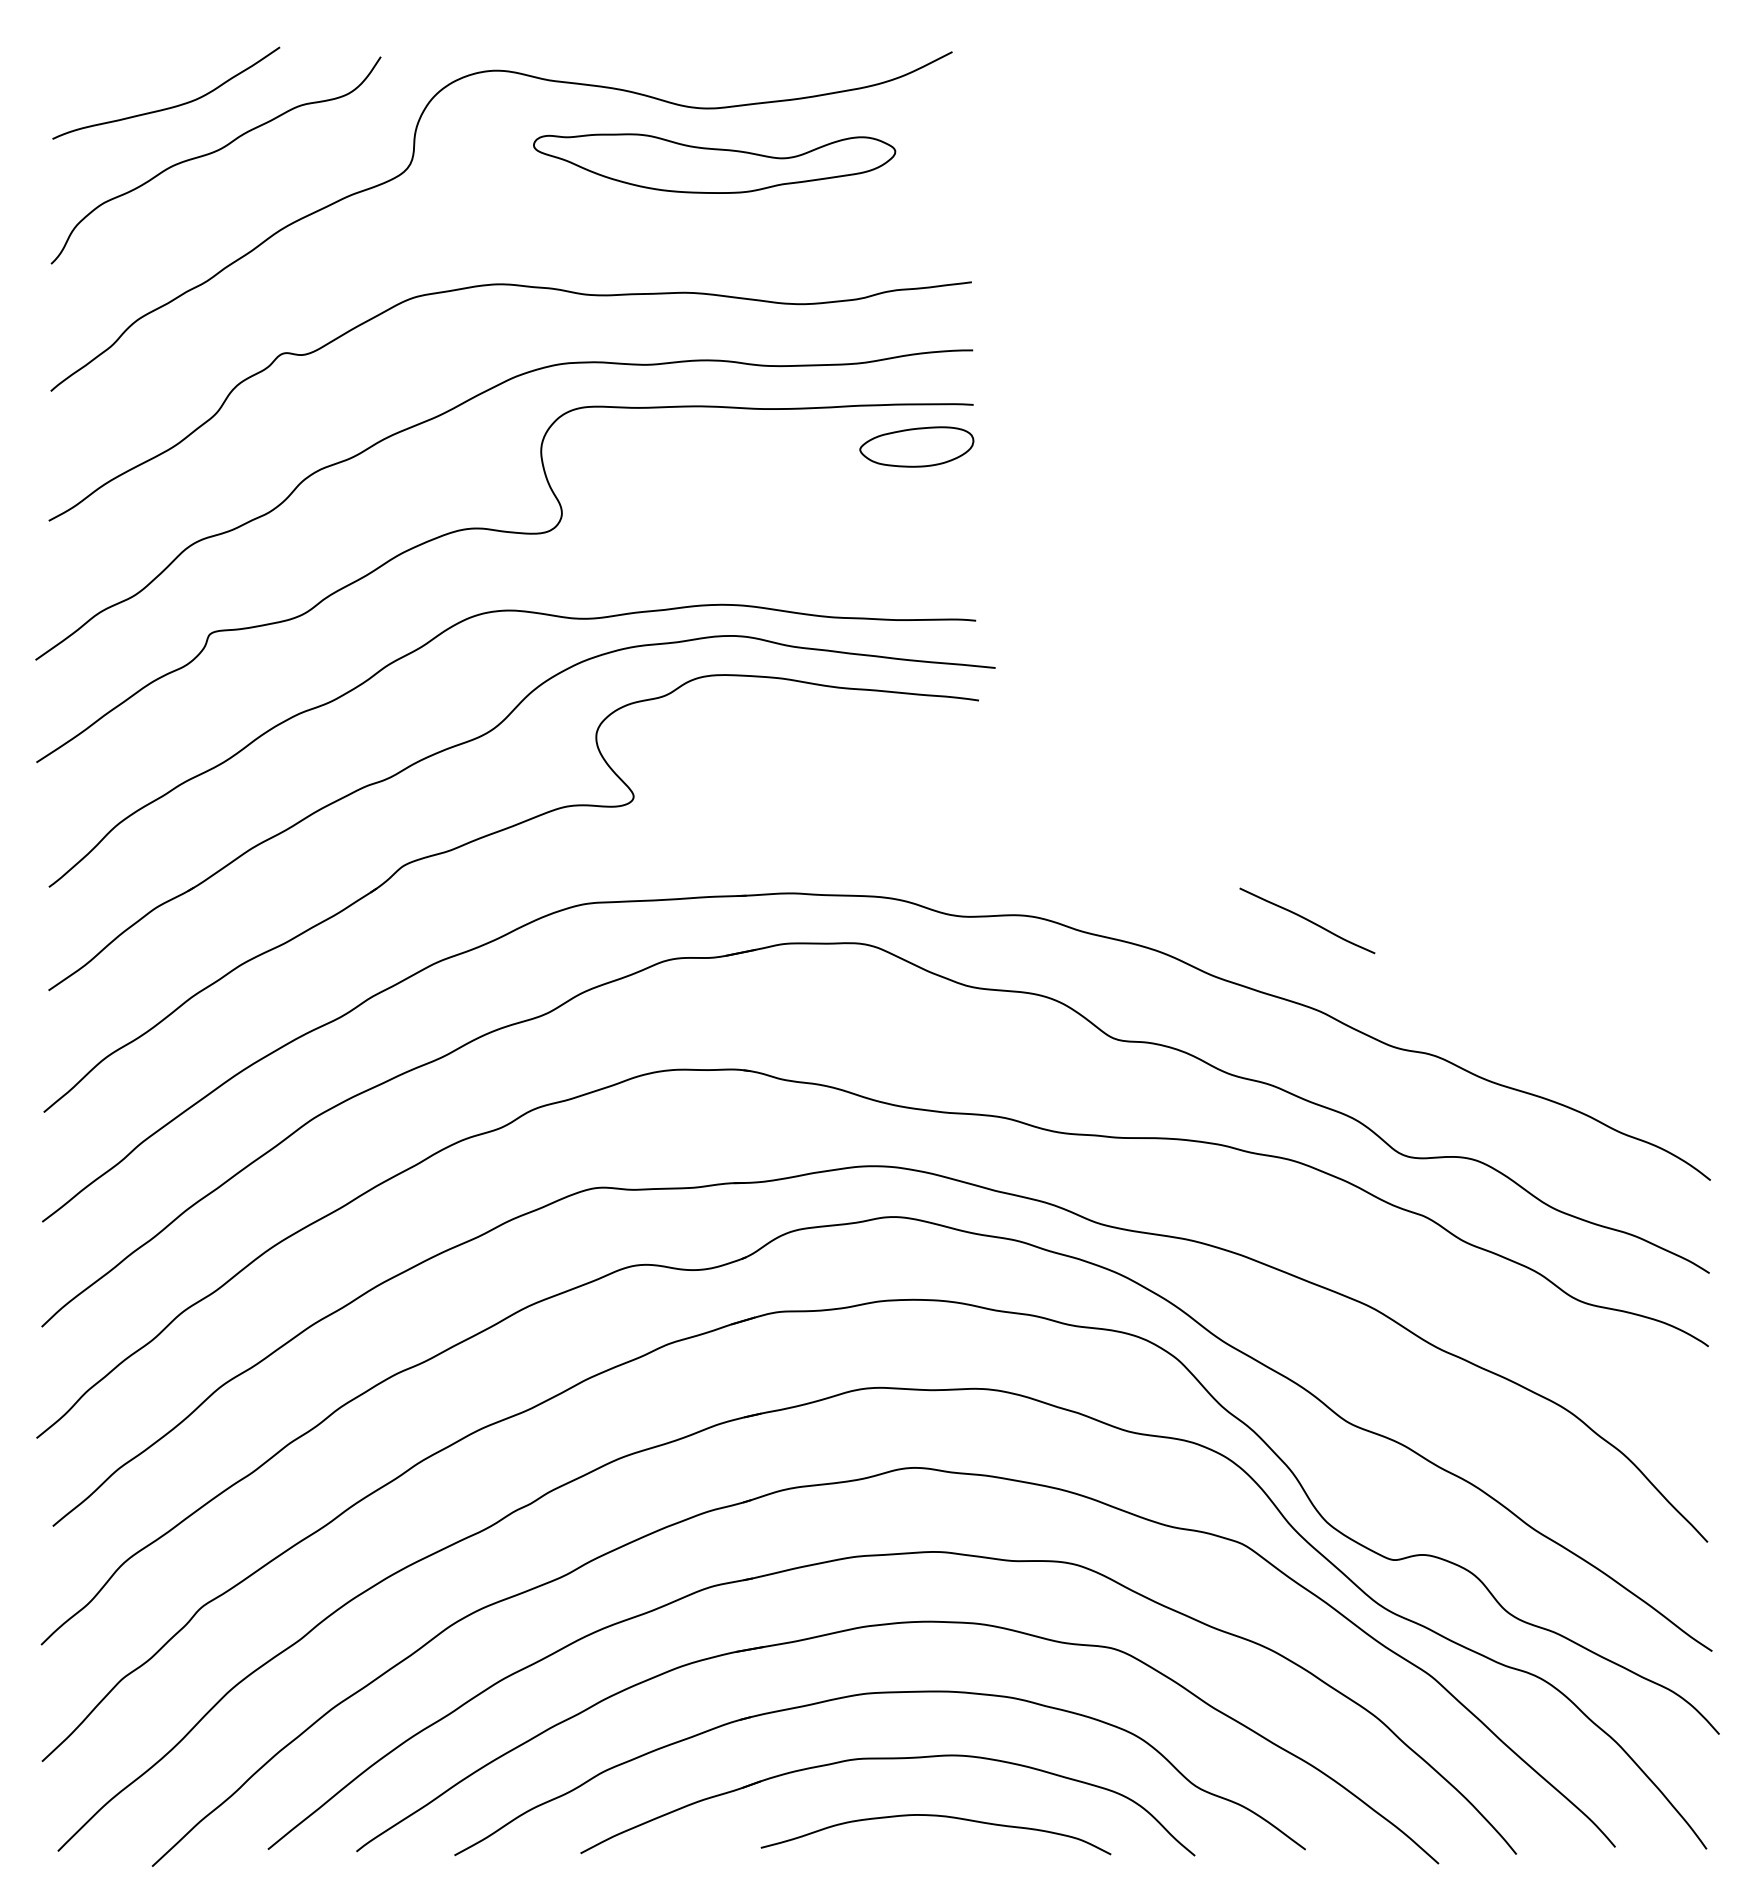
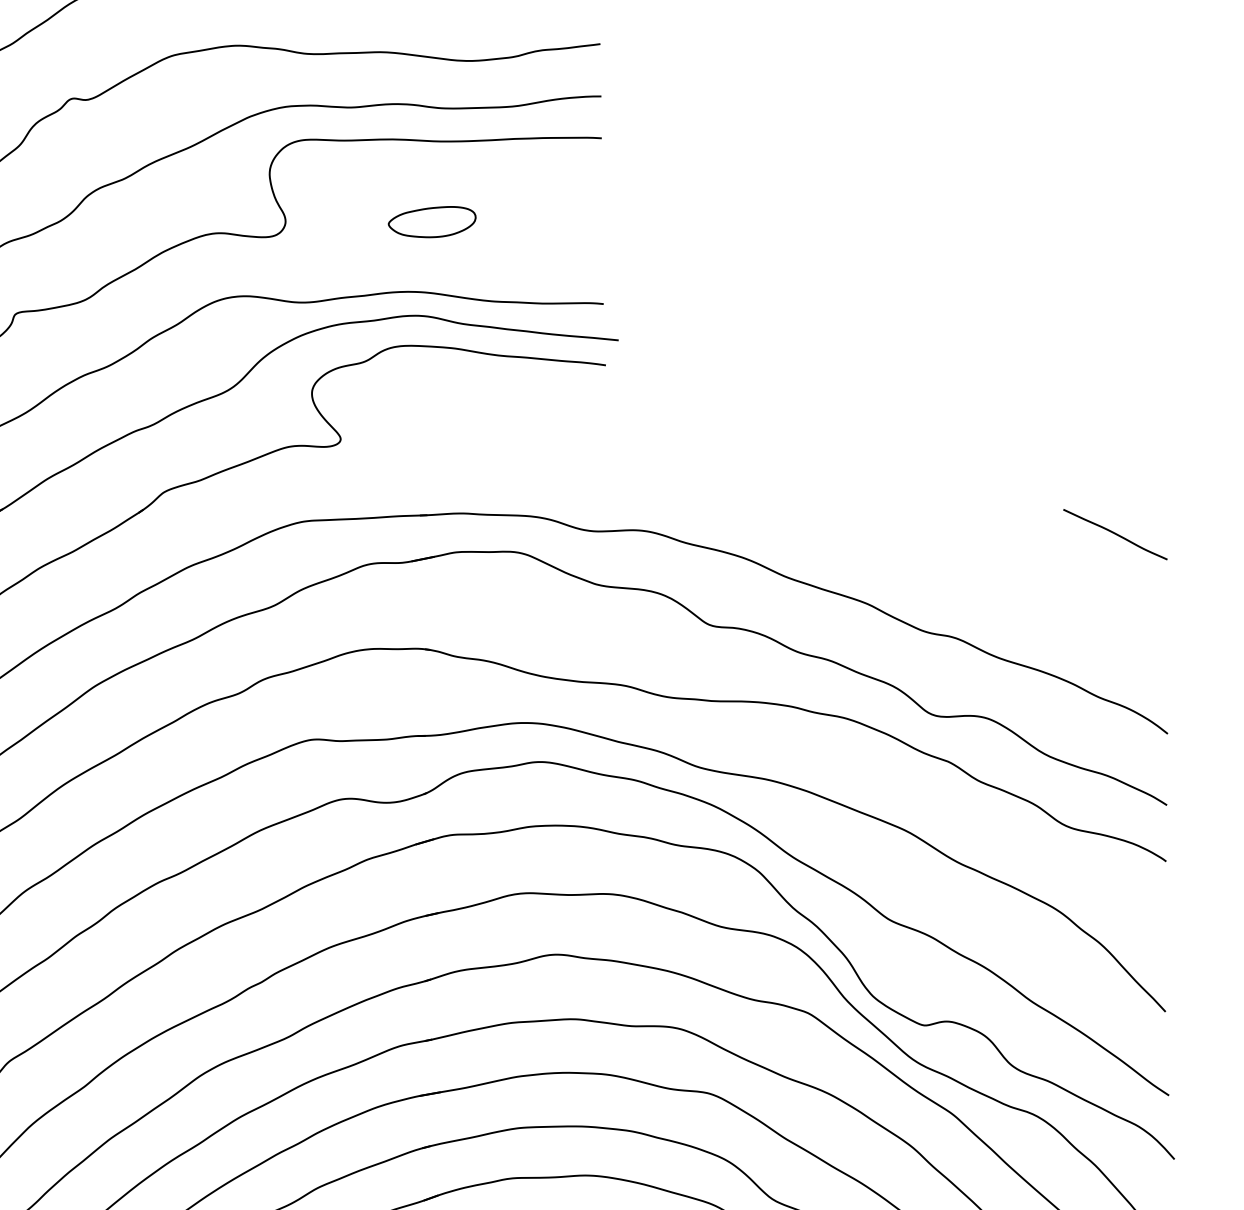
part: (916, 446) -> (431, 221), moved
curve: (1307, 920) -> (1115, 534), moved

